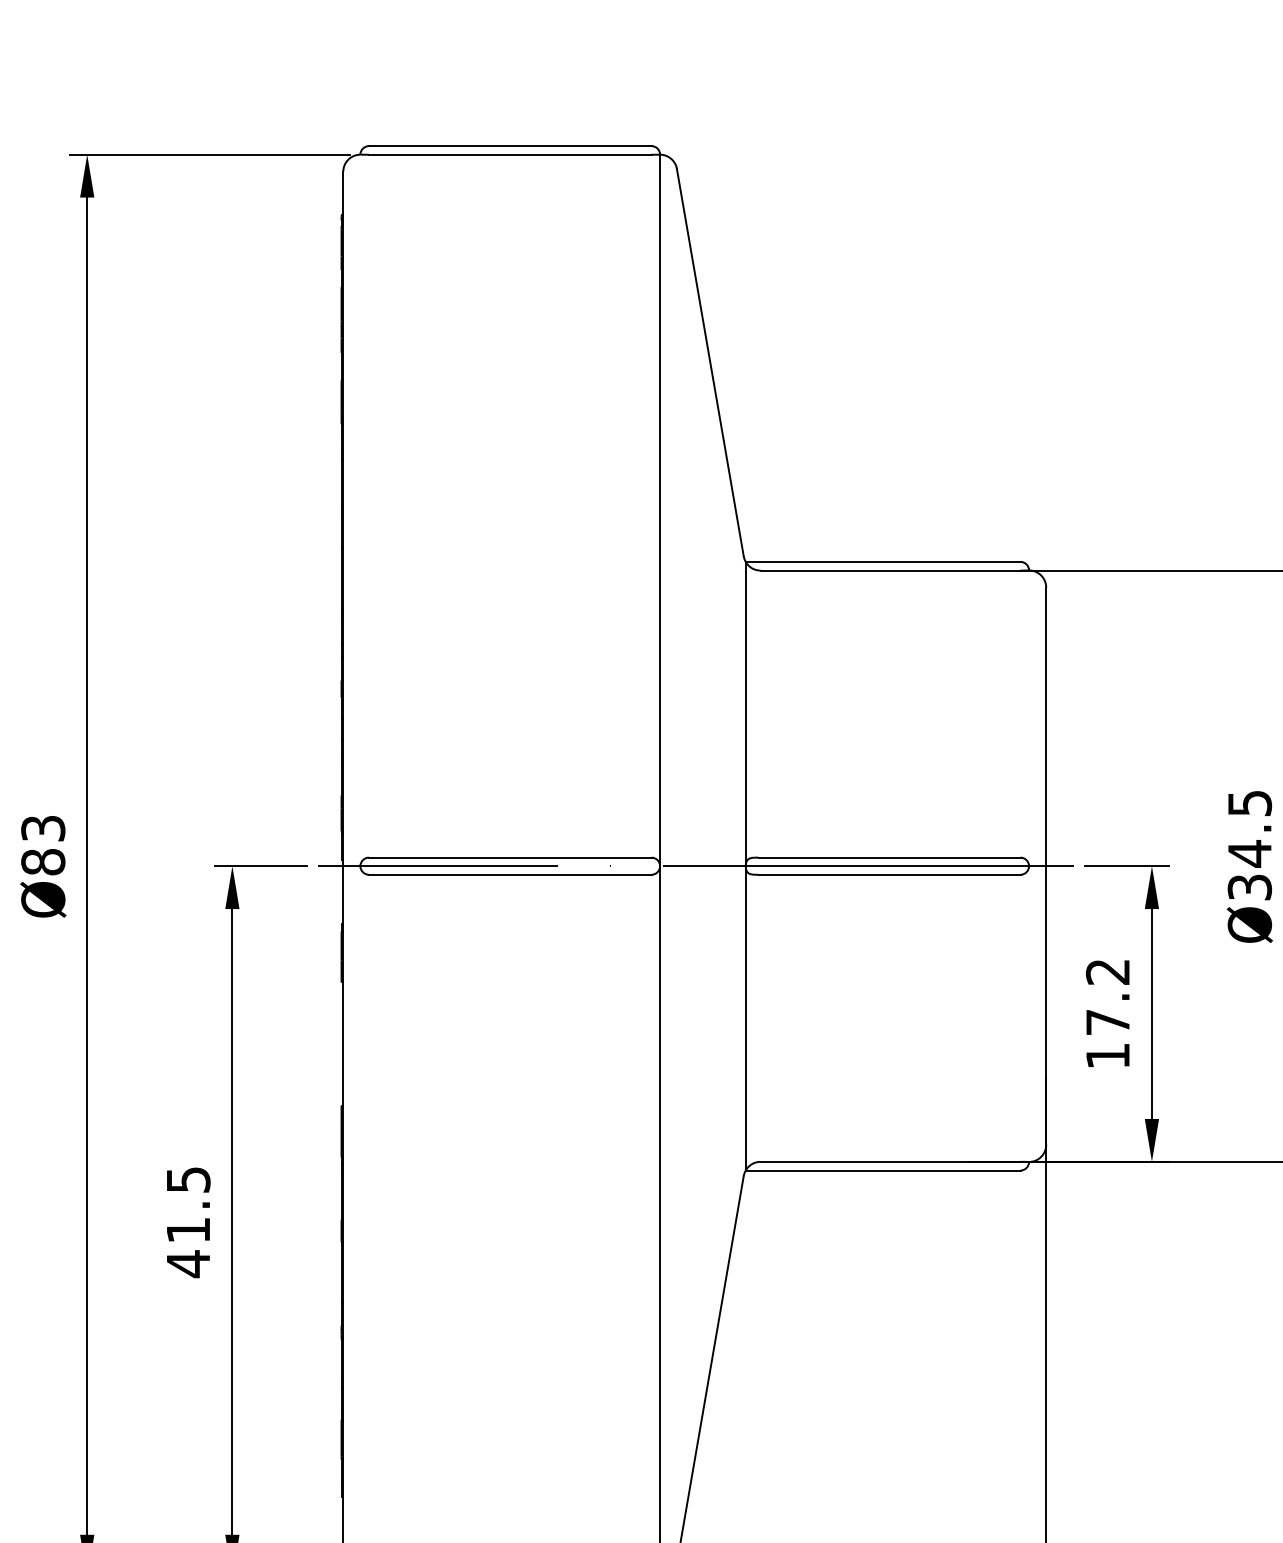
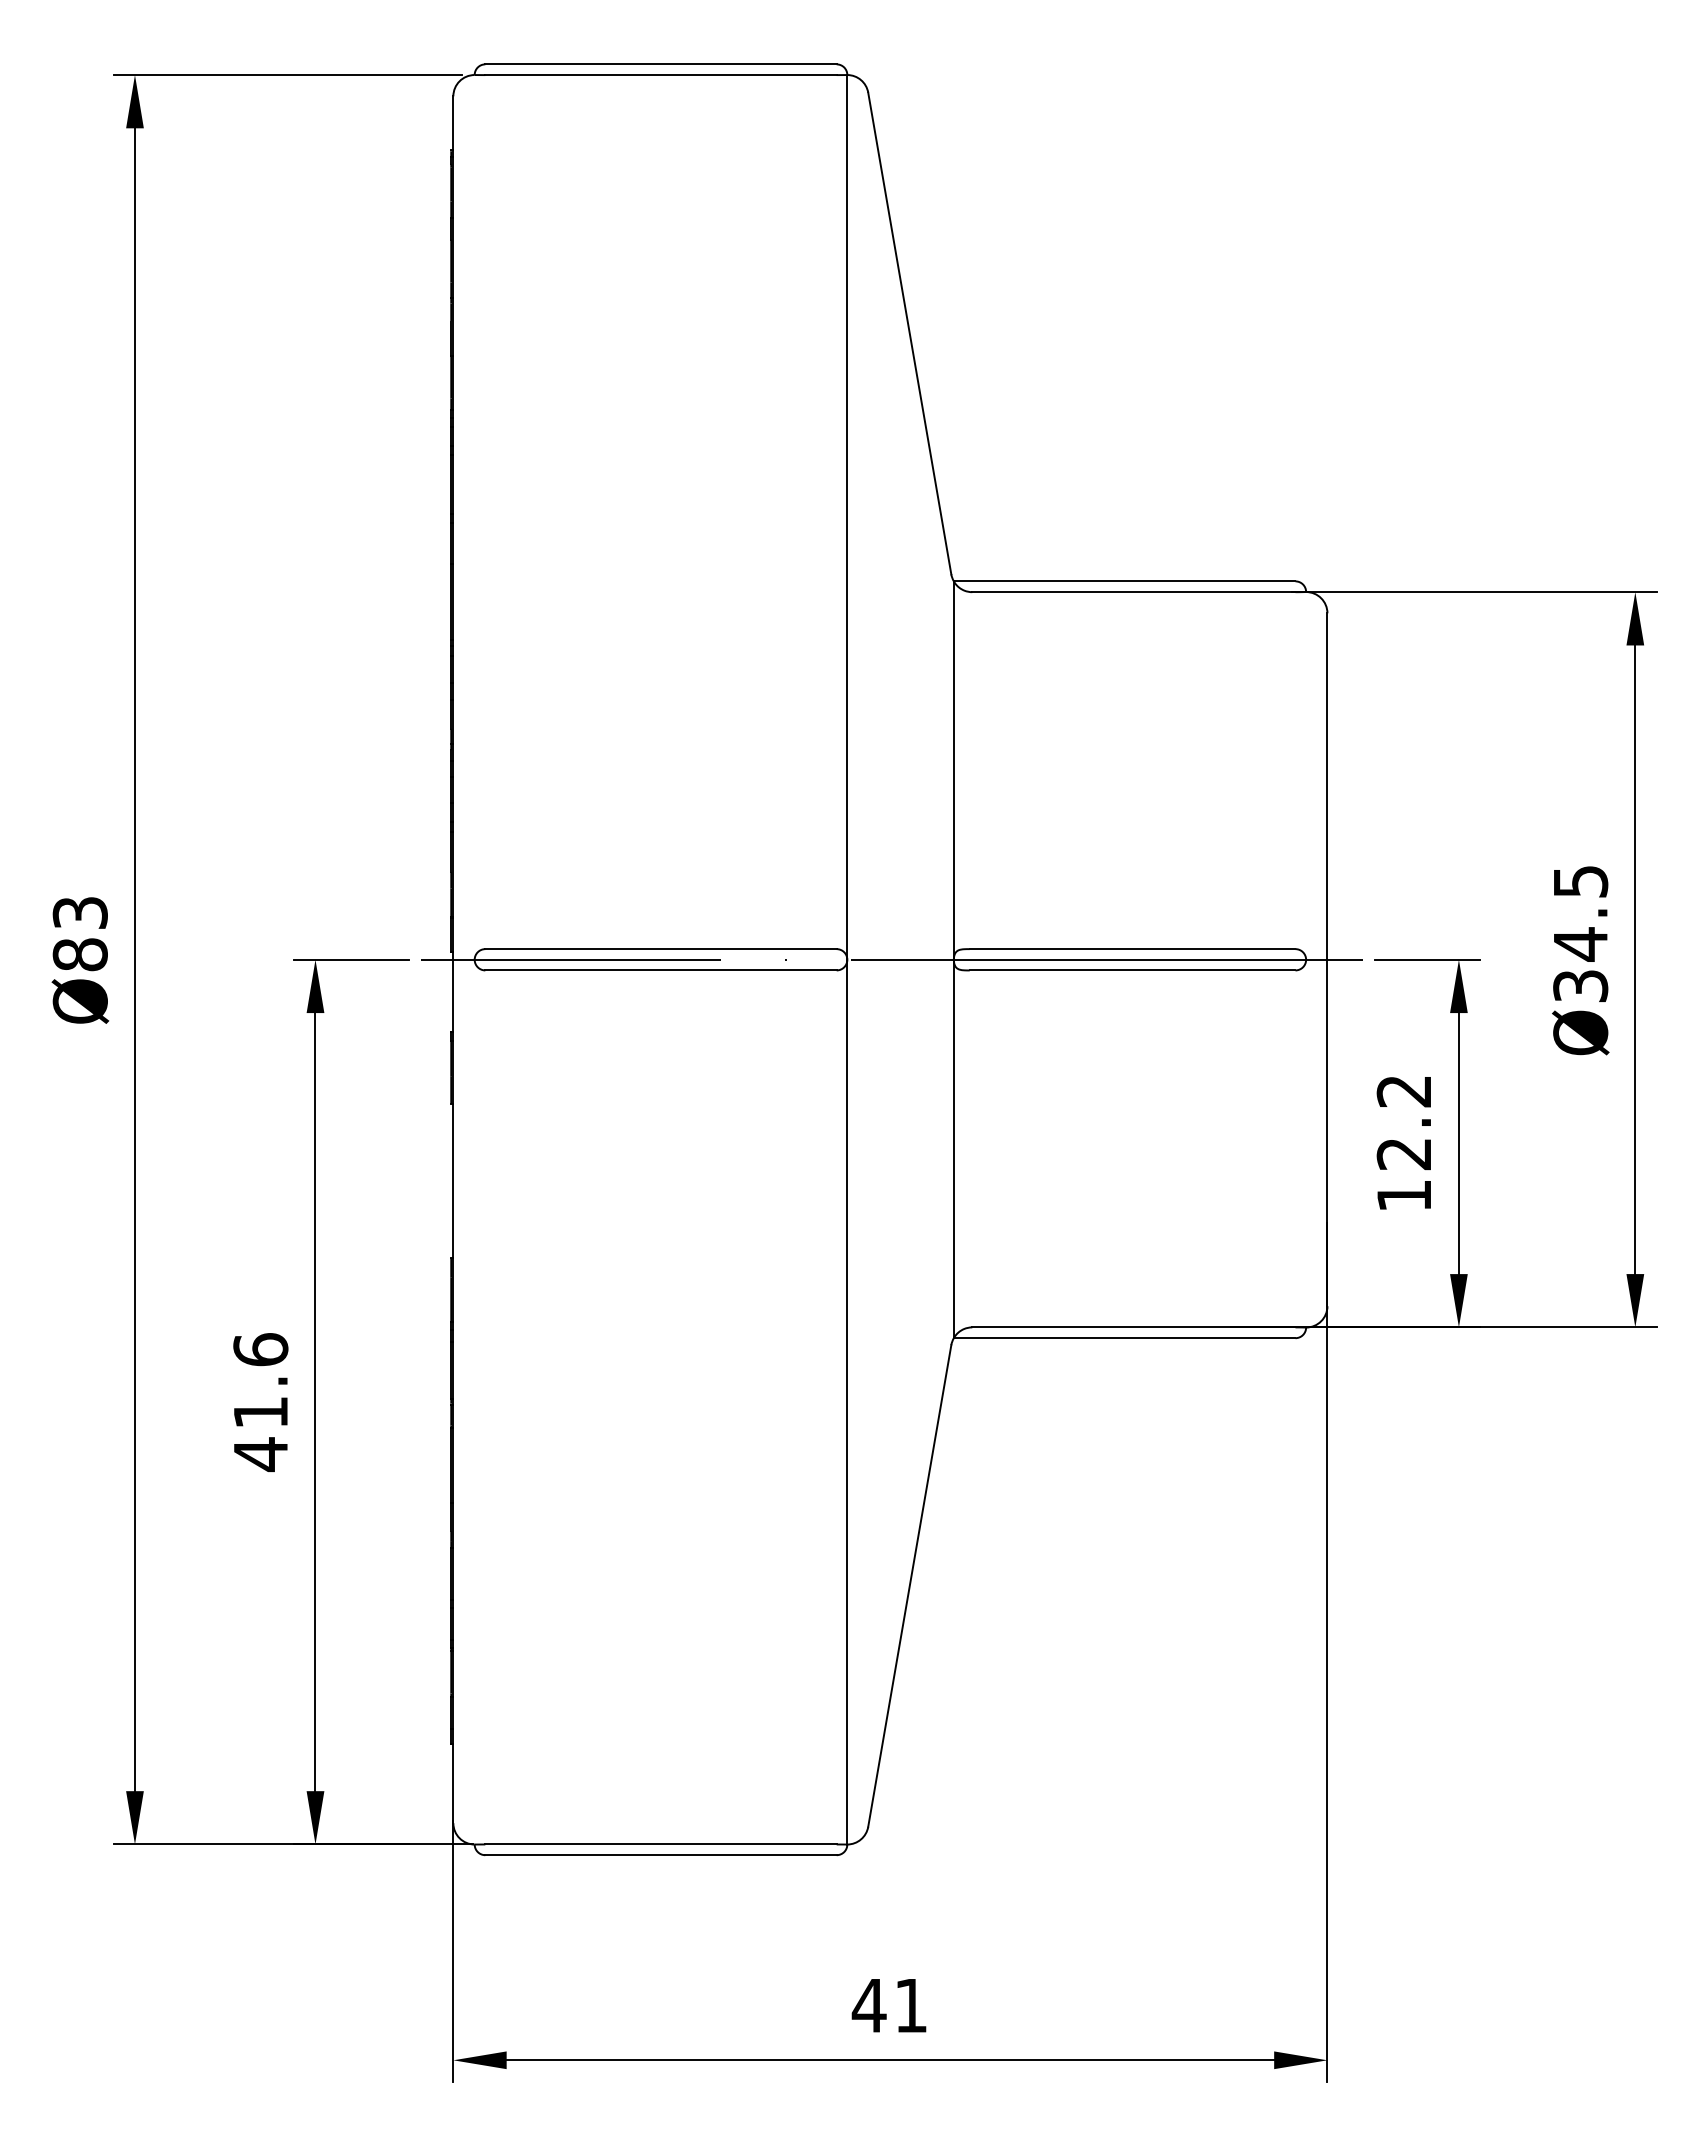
text: (1107, 1022) -> (1403, 1154), 17.2 -> 12.2
text: (188, 1179) -> (260, 1349), 41.5 -> 41.6

